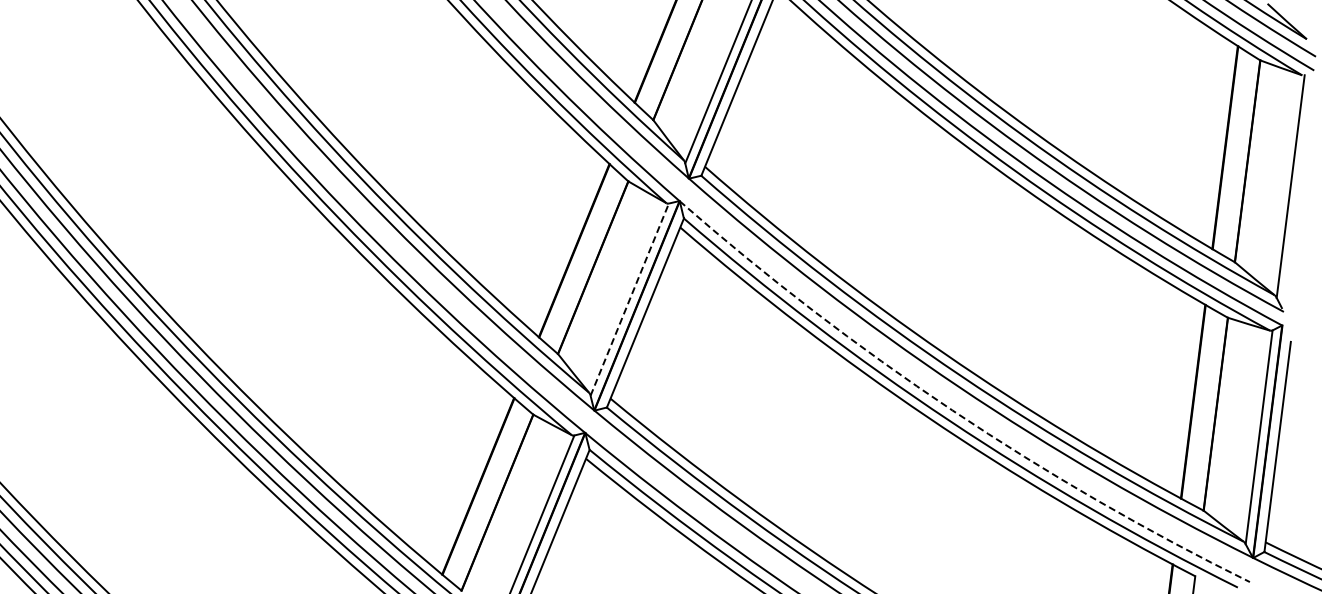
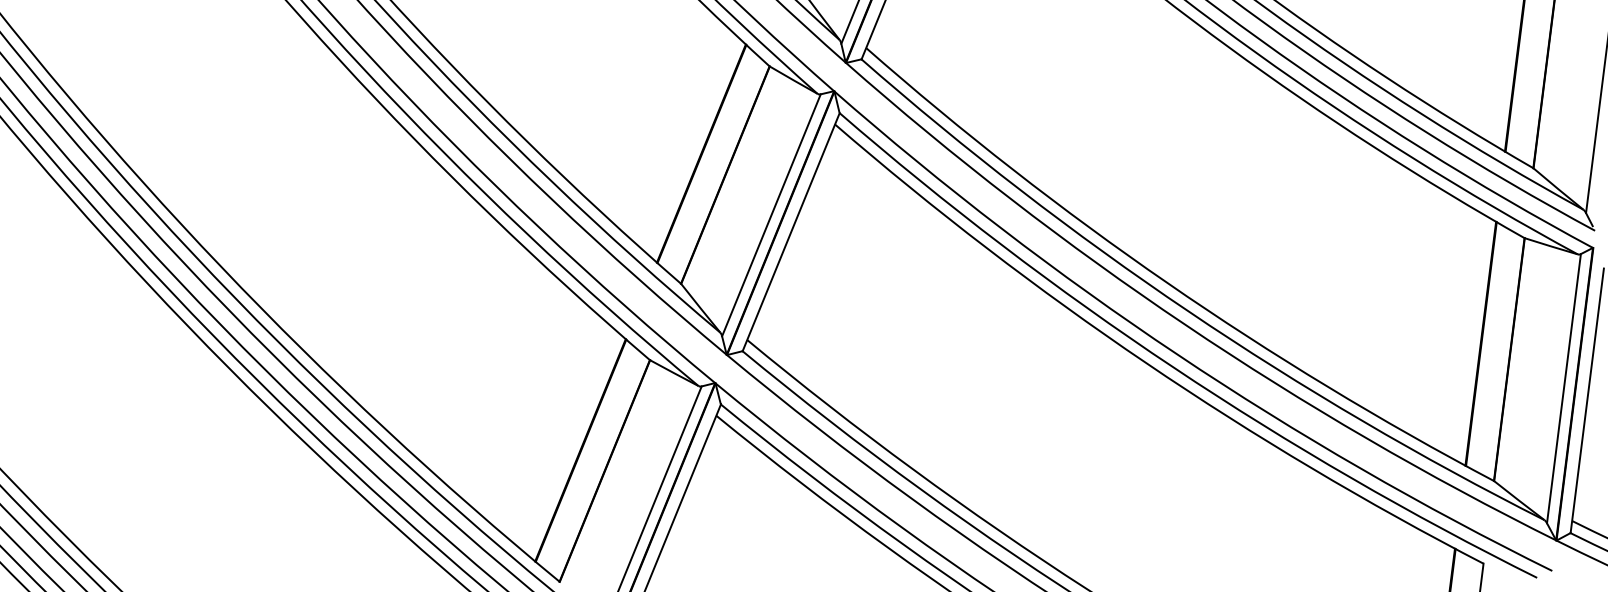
line: (629, 299) -> (771, 215), dashed -> solid
arc: (952, 410) -> (1177, 354), dashed -> solid

